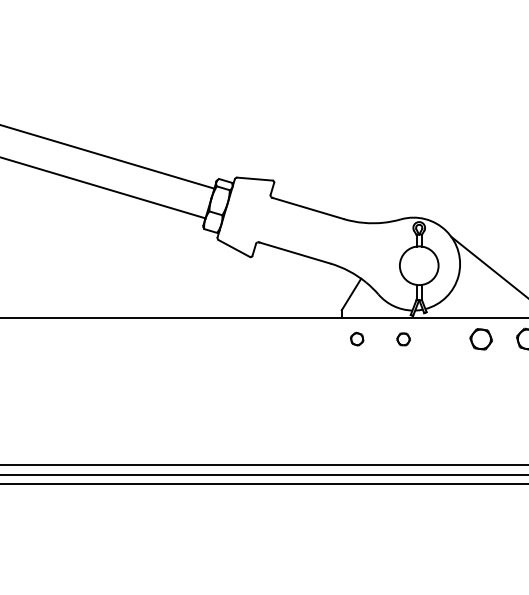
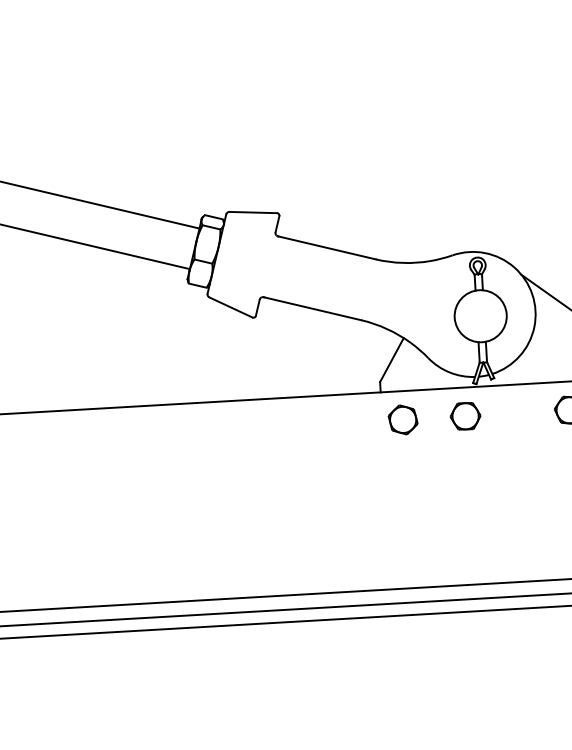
part: (356, 338) -> (402, 418), size x1.67
part: (403, 339) -> (465, 416), size x1.67

